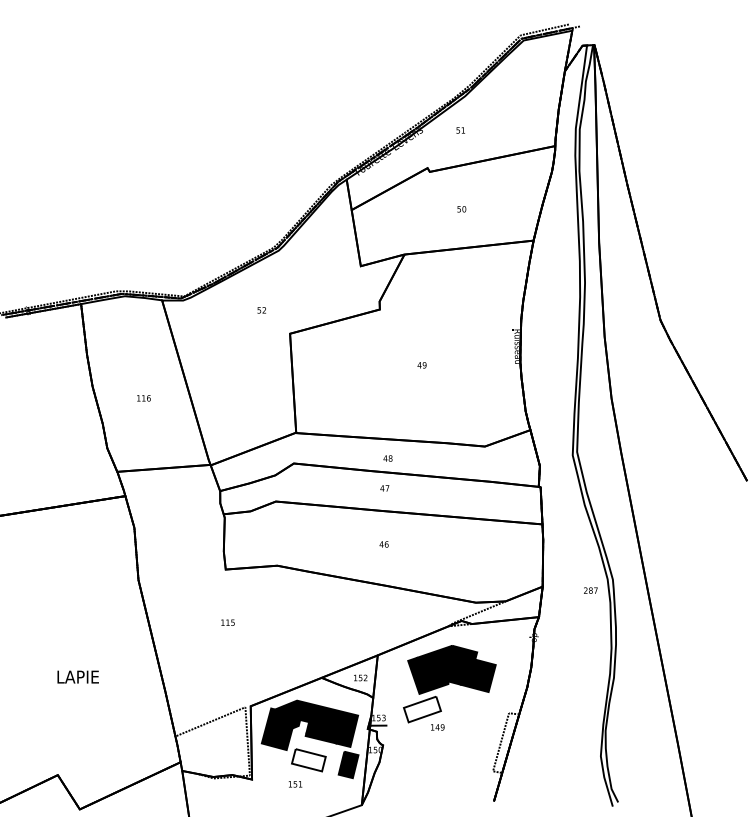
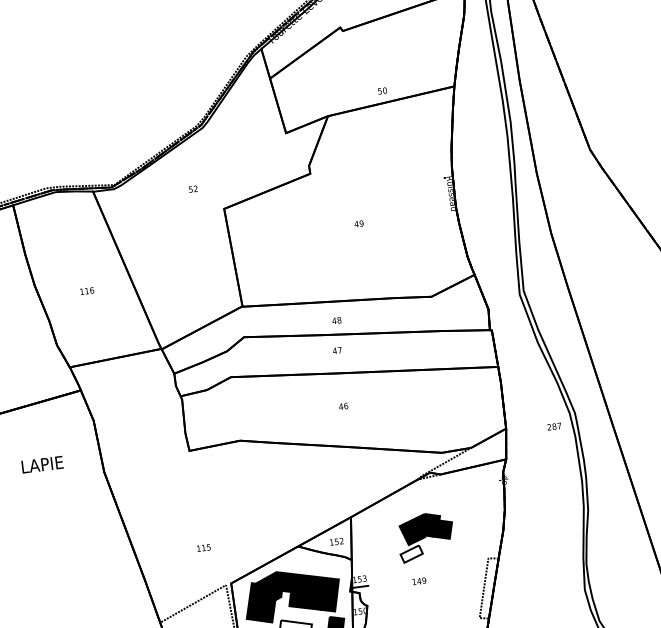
text: (461, 209) -> (382, 91), moved
text: (227, 622) -> (203, 547), moved
text: (77, 676) -> (41, 464), moved
part: (449, 684) -> (425, 537), size x0.6

